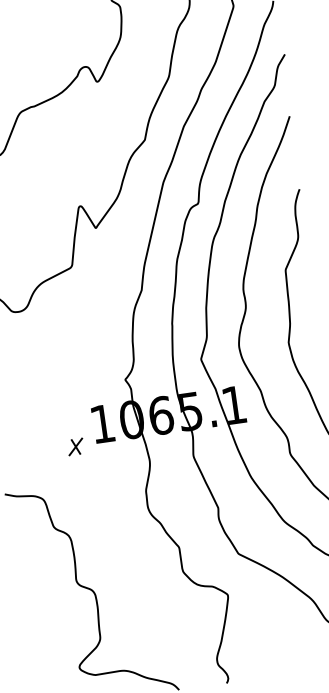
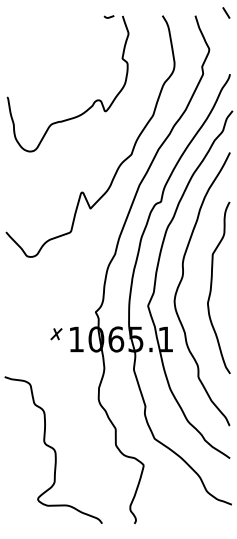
part: (75, 447) -> (56, 334), moved

